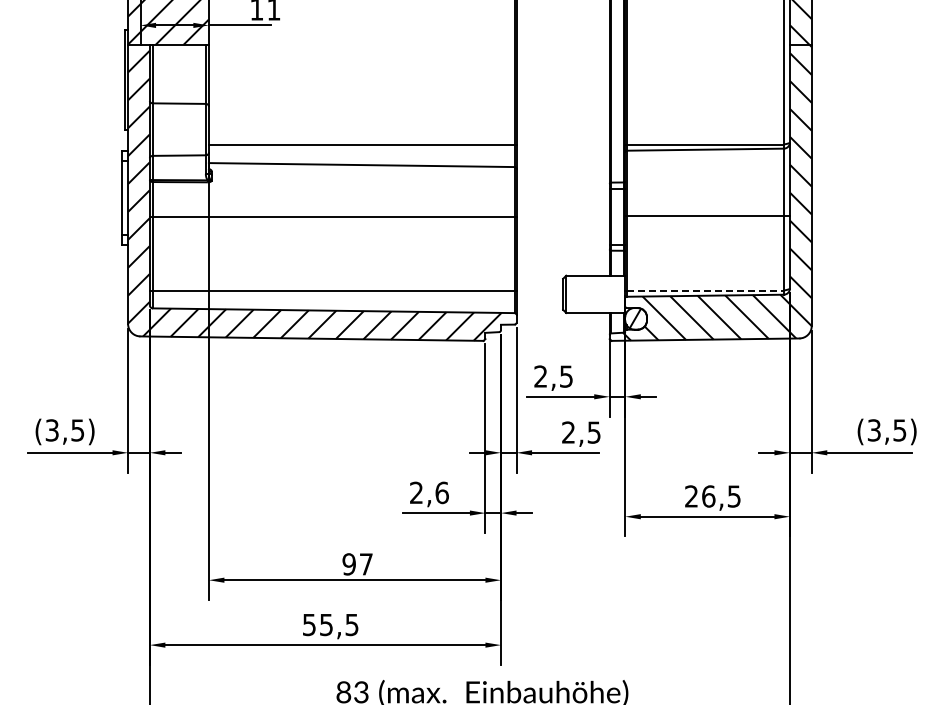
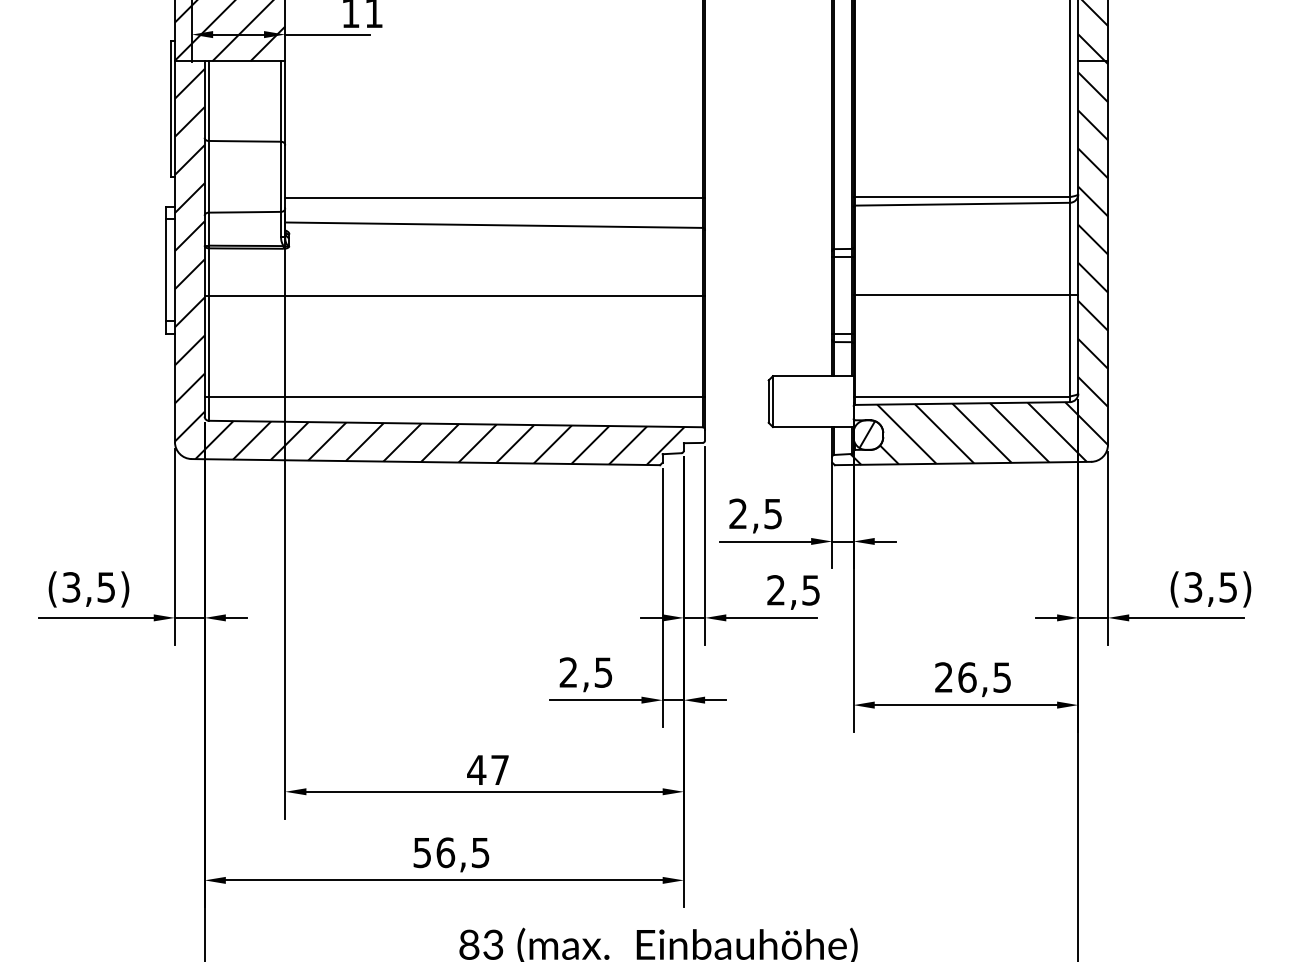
line: (705, 290) -> (962, 396), dashed -> solid
text: (441, 492) -> (602, 672), 2,6 -> 2,5
text: (349, 564) -> (477, 770), 97 -> 47
text: (326, 624) -> (445, 852), 55,5 -> 56,5

